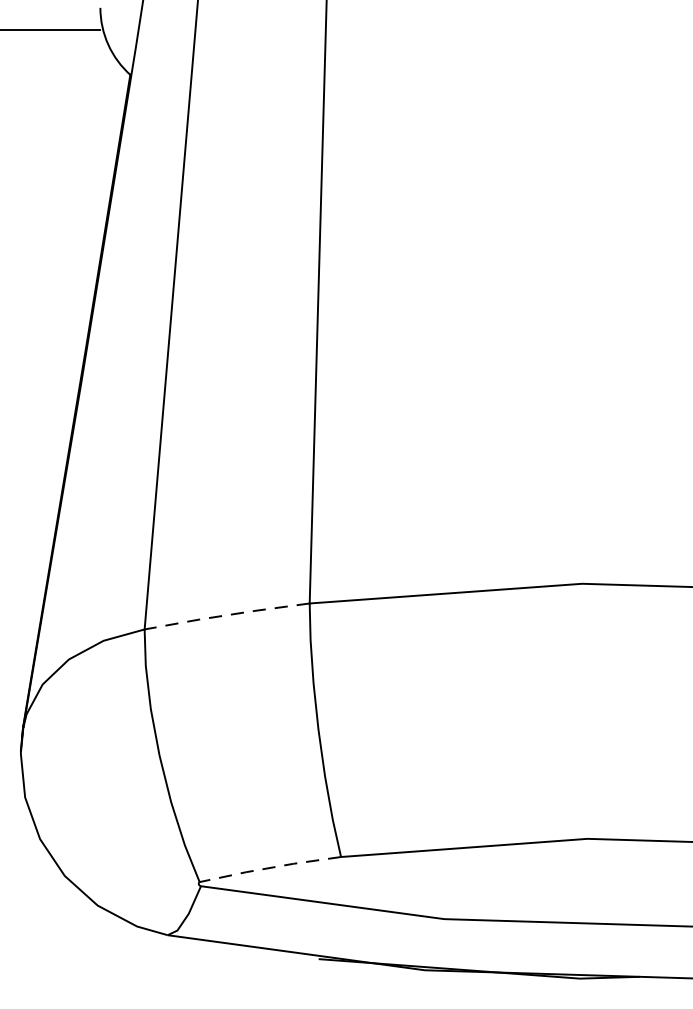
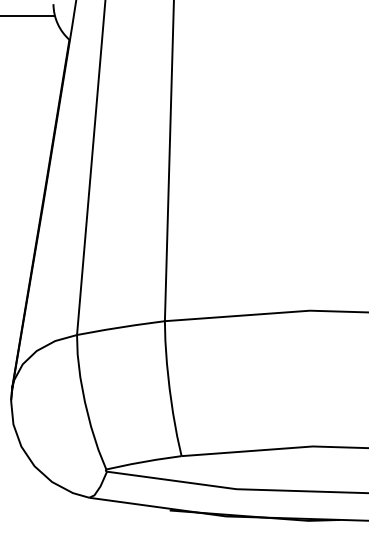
line: (226, 615) -> (120, 327), dashed -> solid
line: (269, 868) -> (143, 462), dashed -> solid

